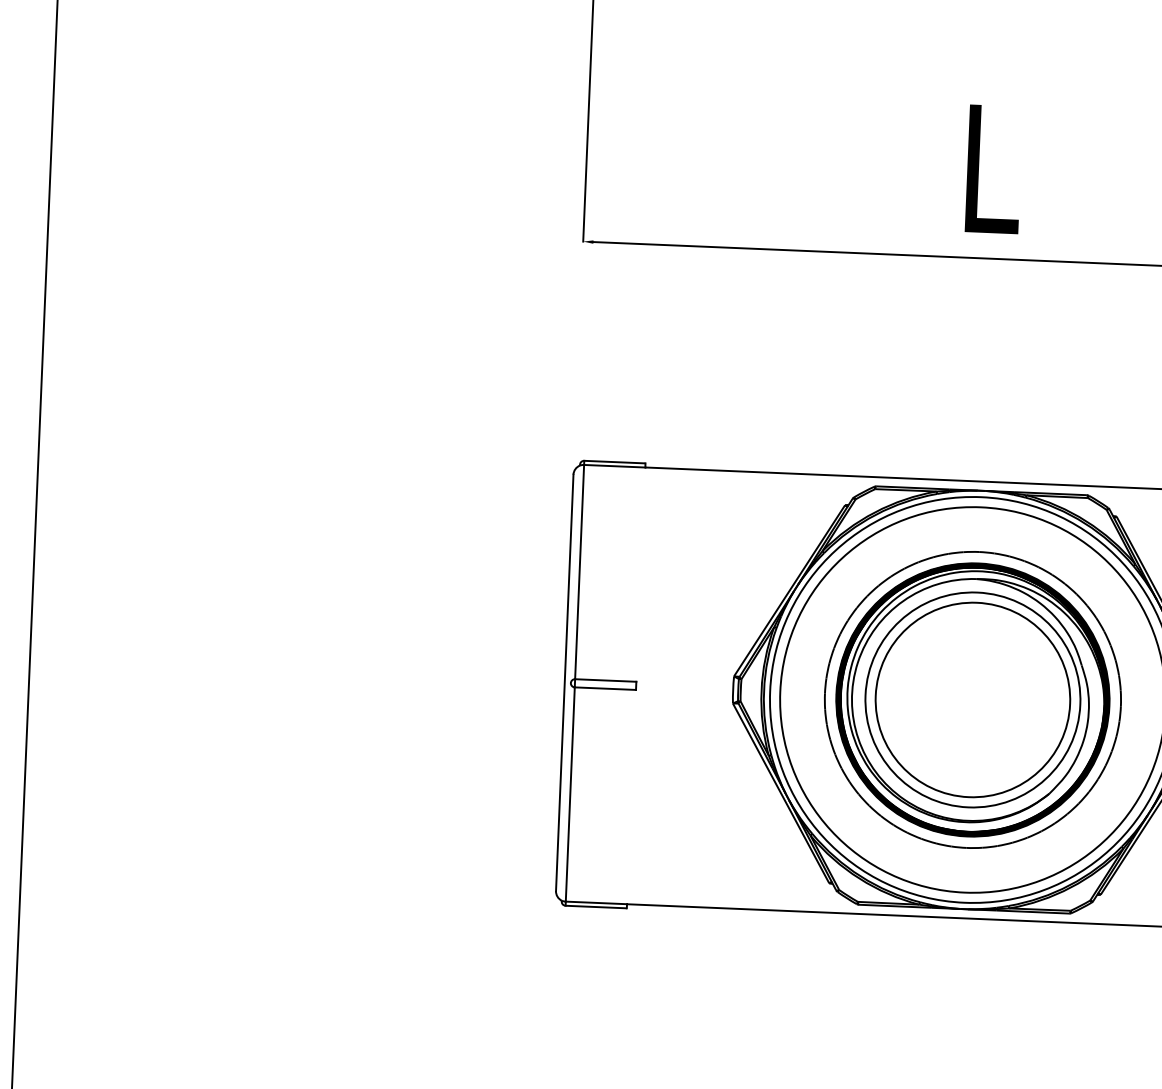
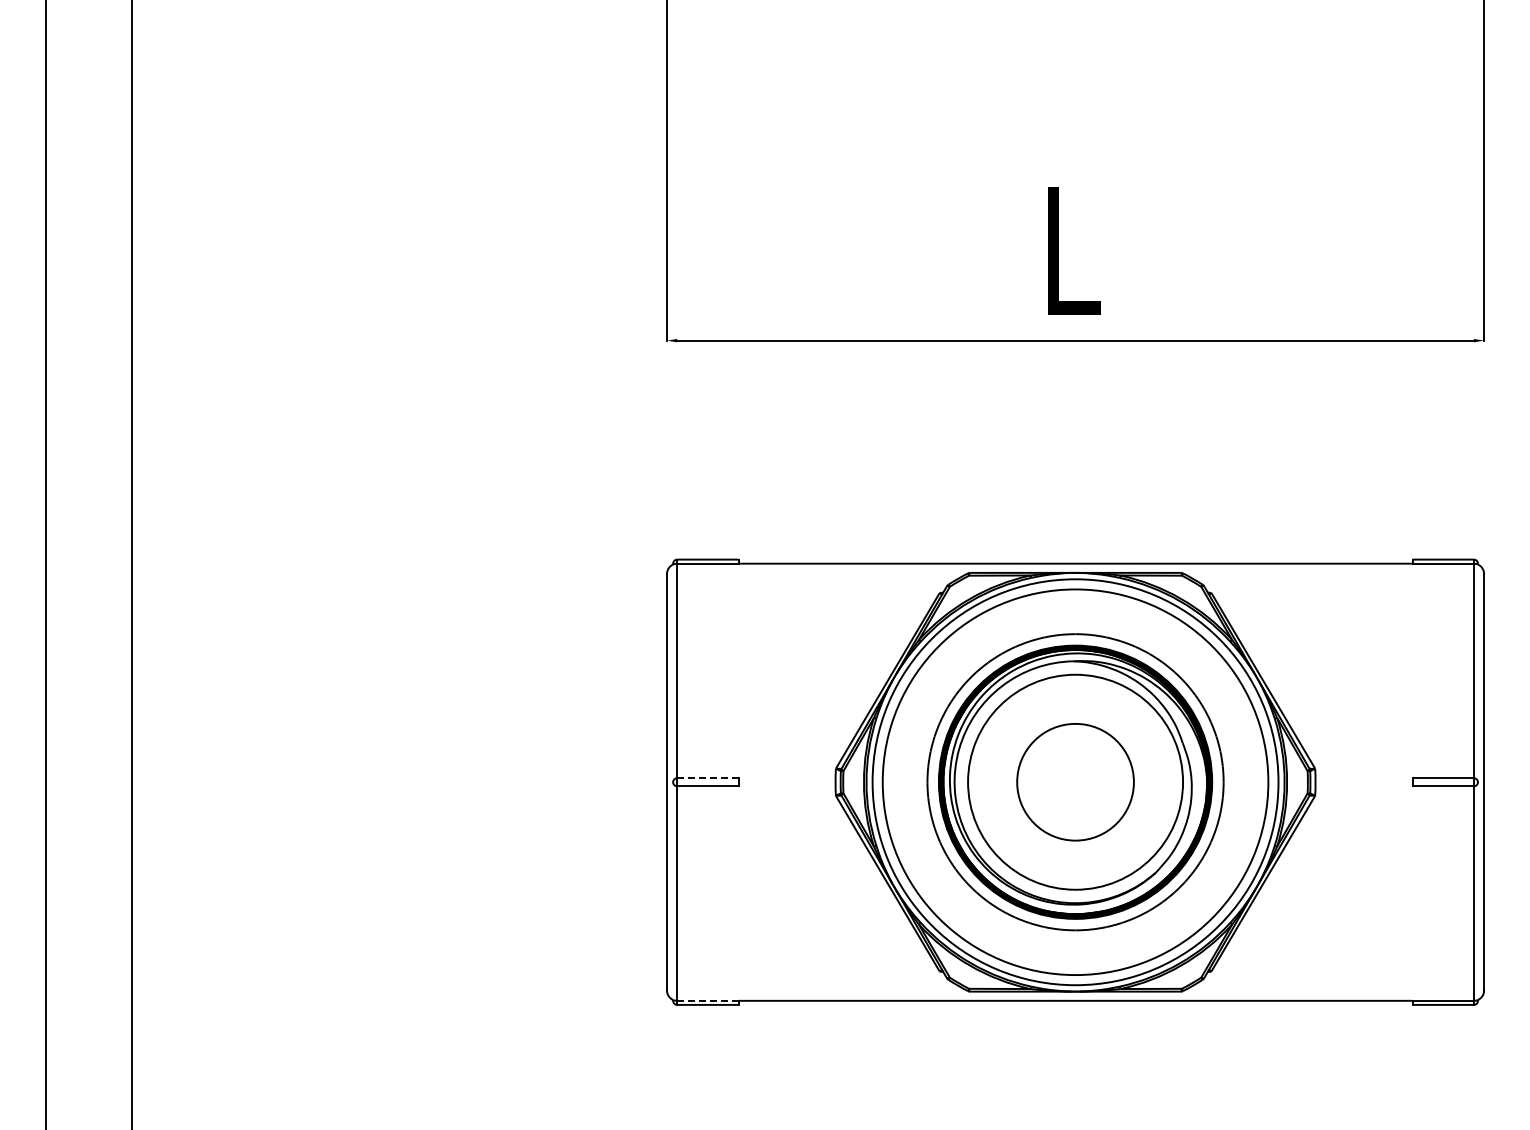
line: (605, 680) -> (707, 778), solid -> dashed
circle: (972, 699) -> (1075, 781), size x0.6
line: (596, 902) -> (707, 1000), solid -> dashed

